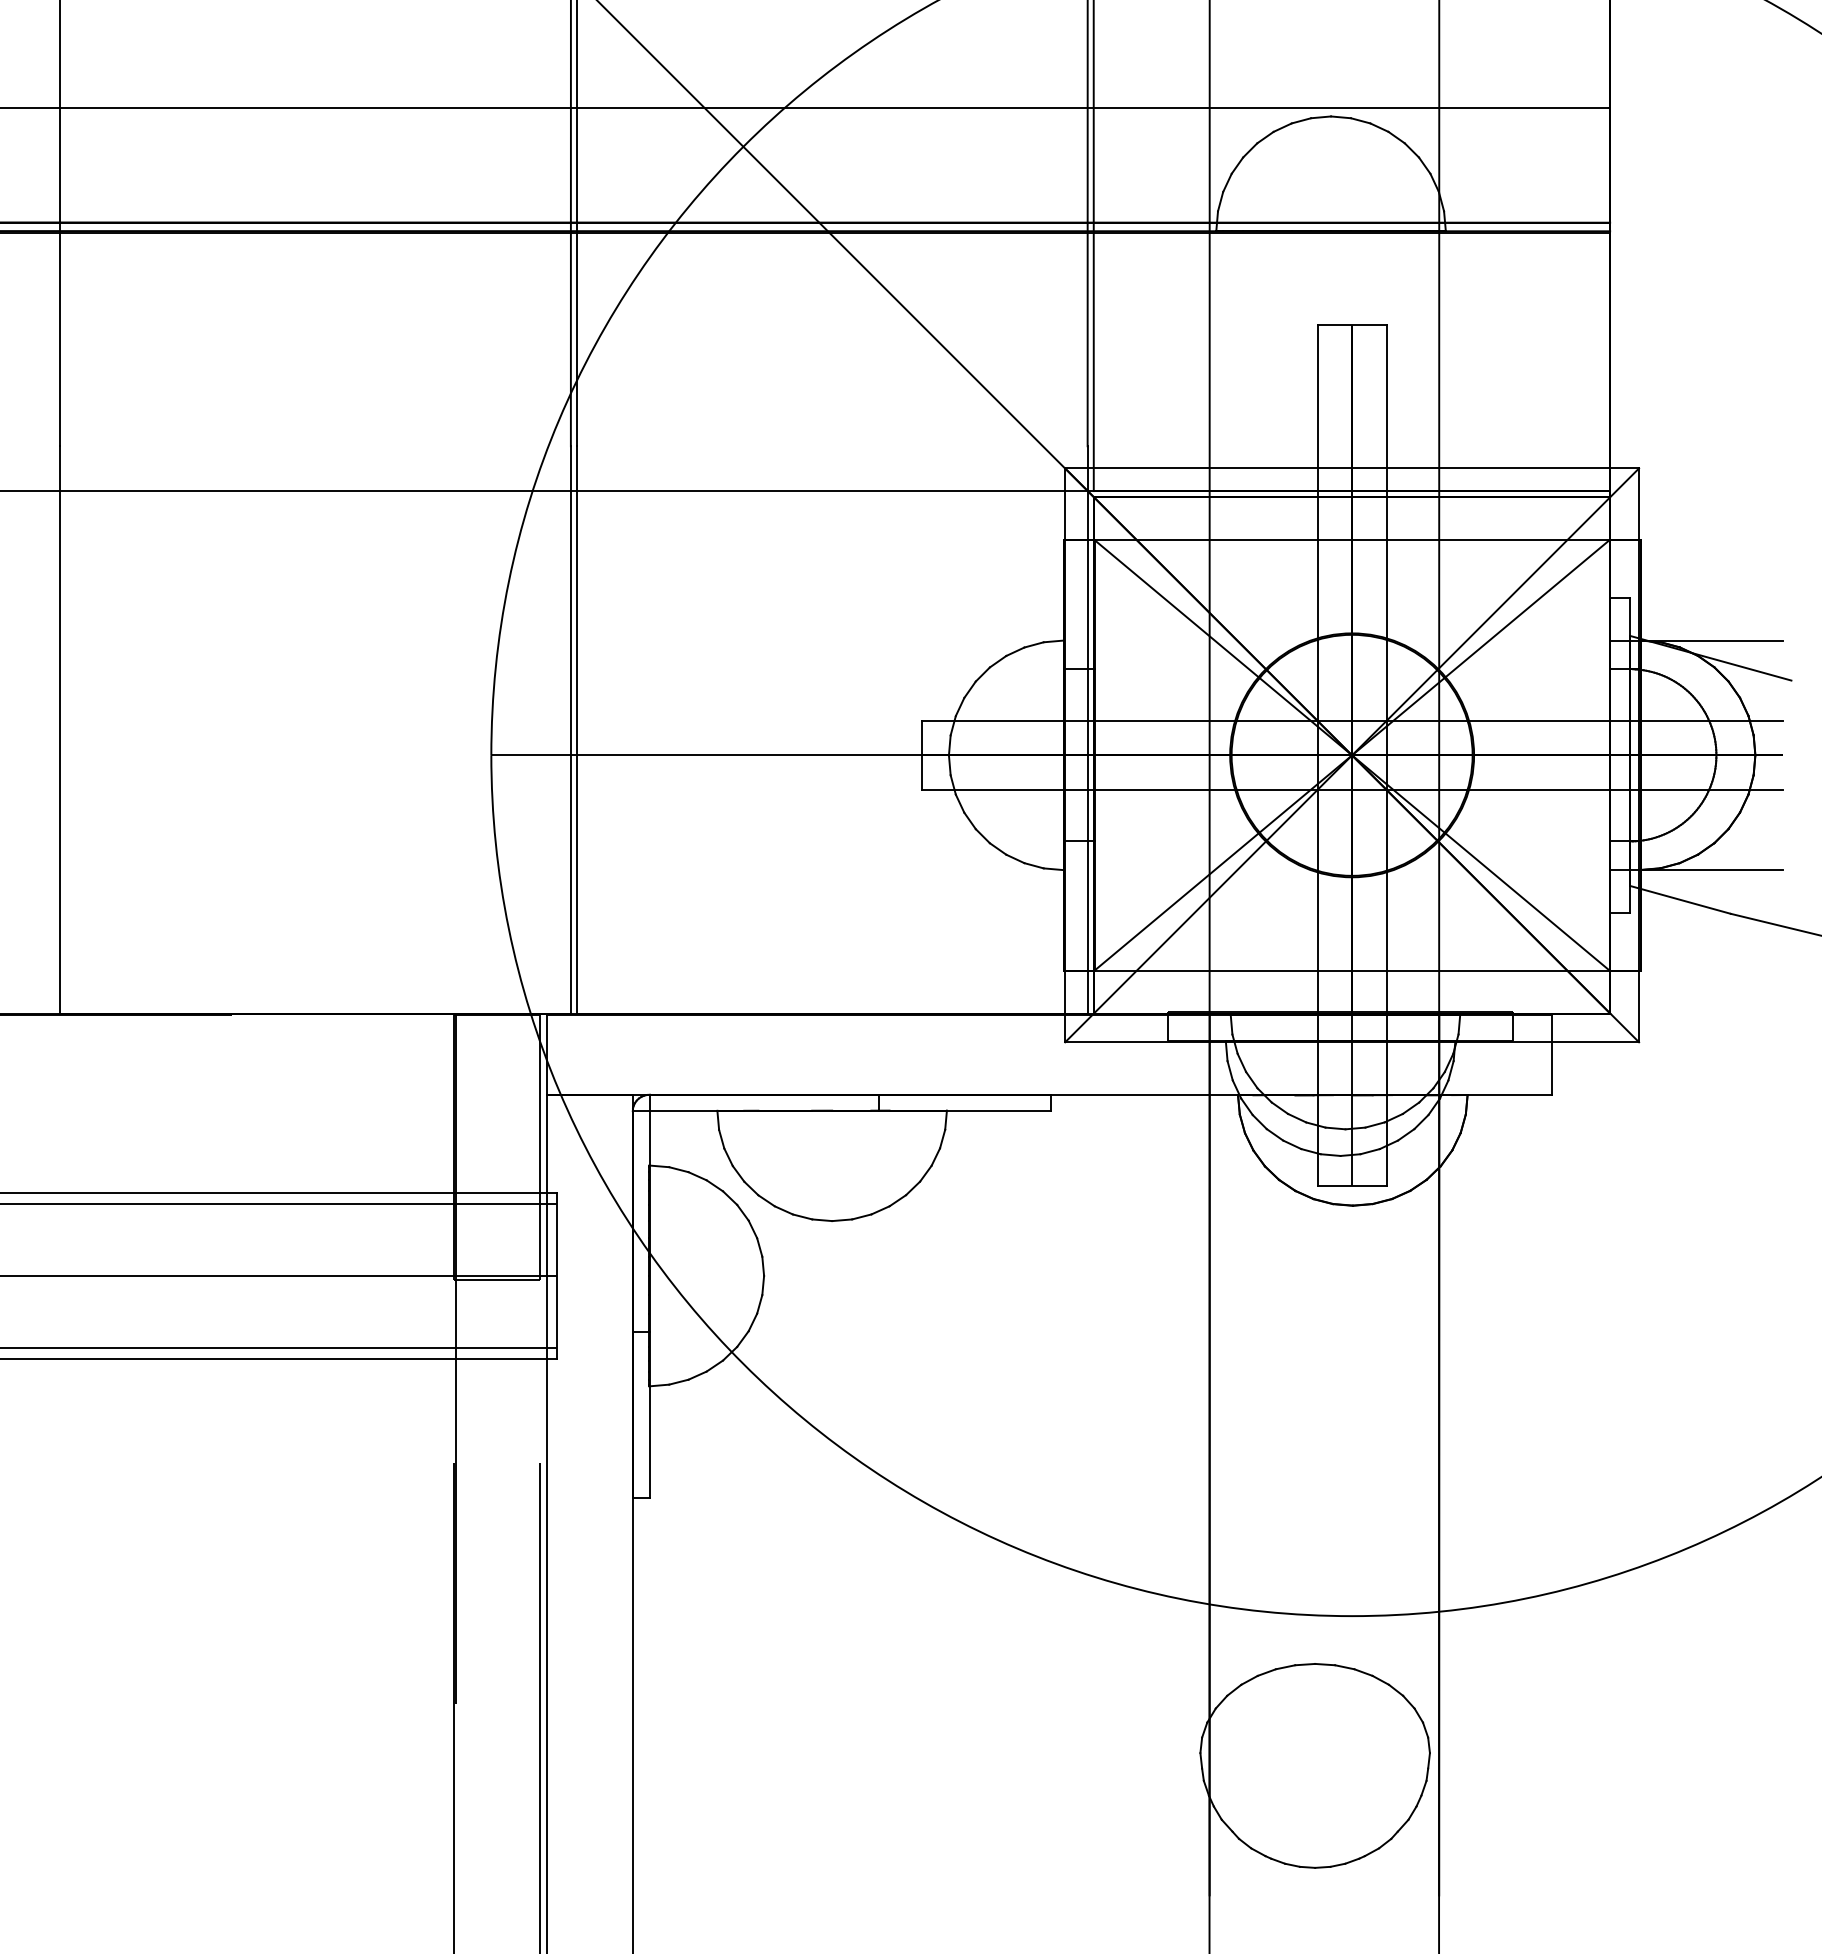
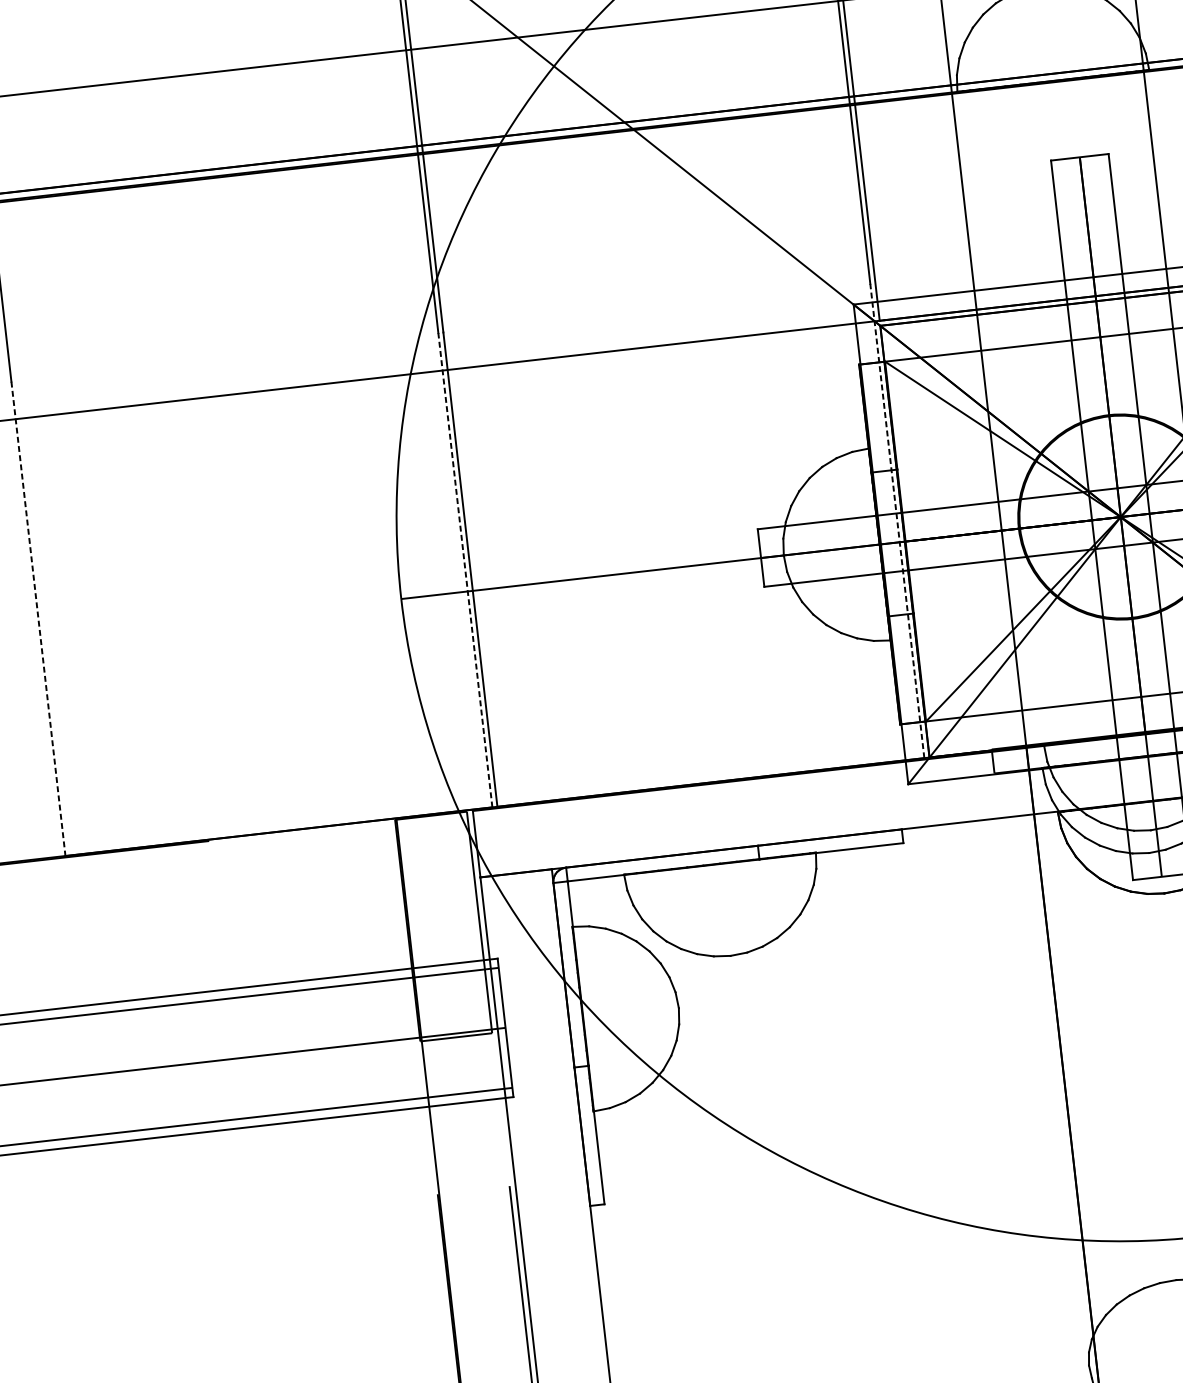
line: (60, 729) -> (38, 618), solid -> dashed
line: (570, 729) -> (465, 569), solid -> dashed
line: (1087, 729) -> (897, 520), solid -> dashed

